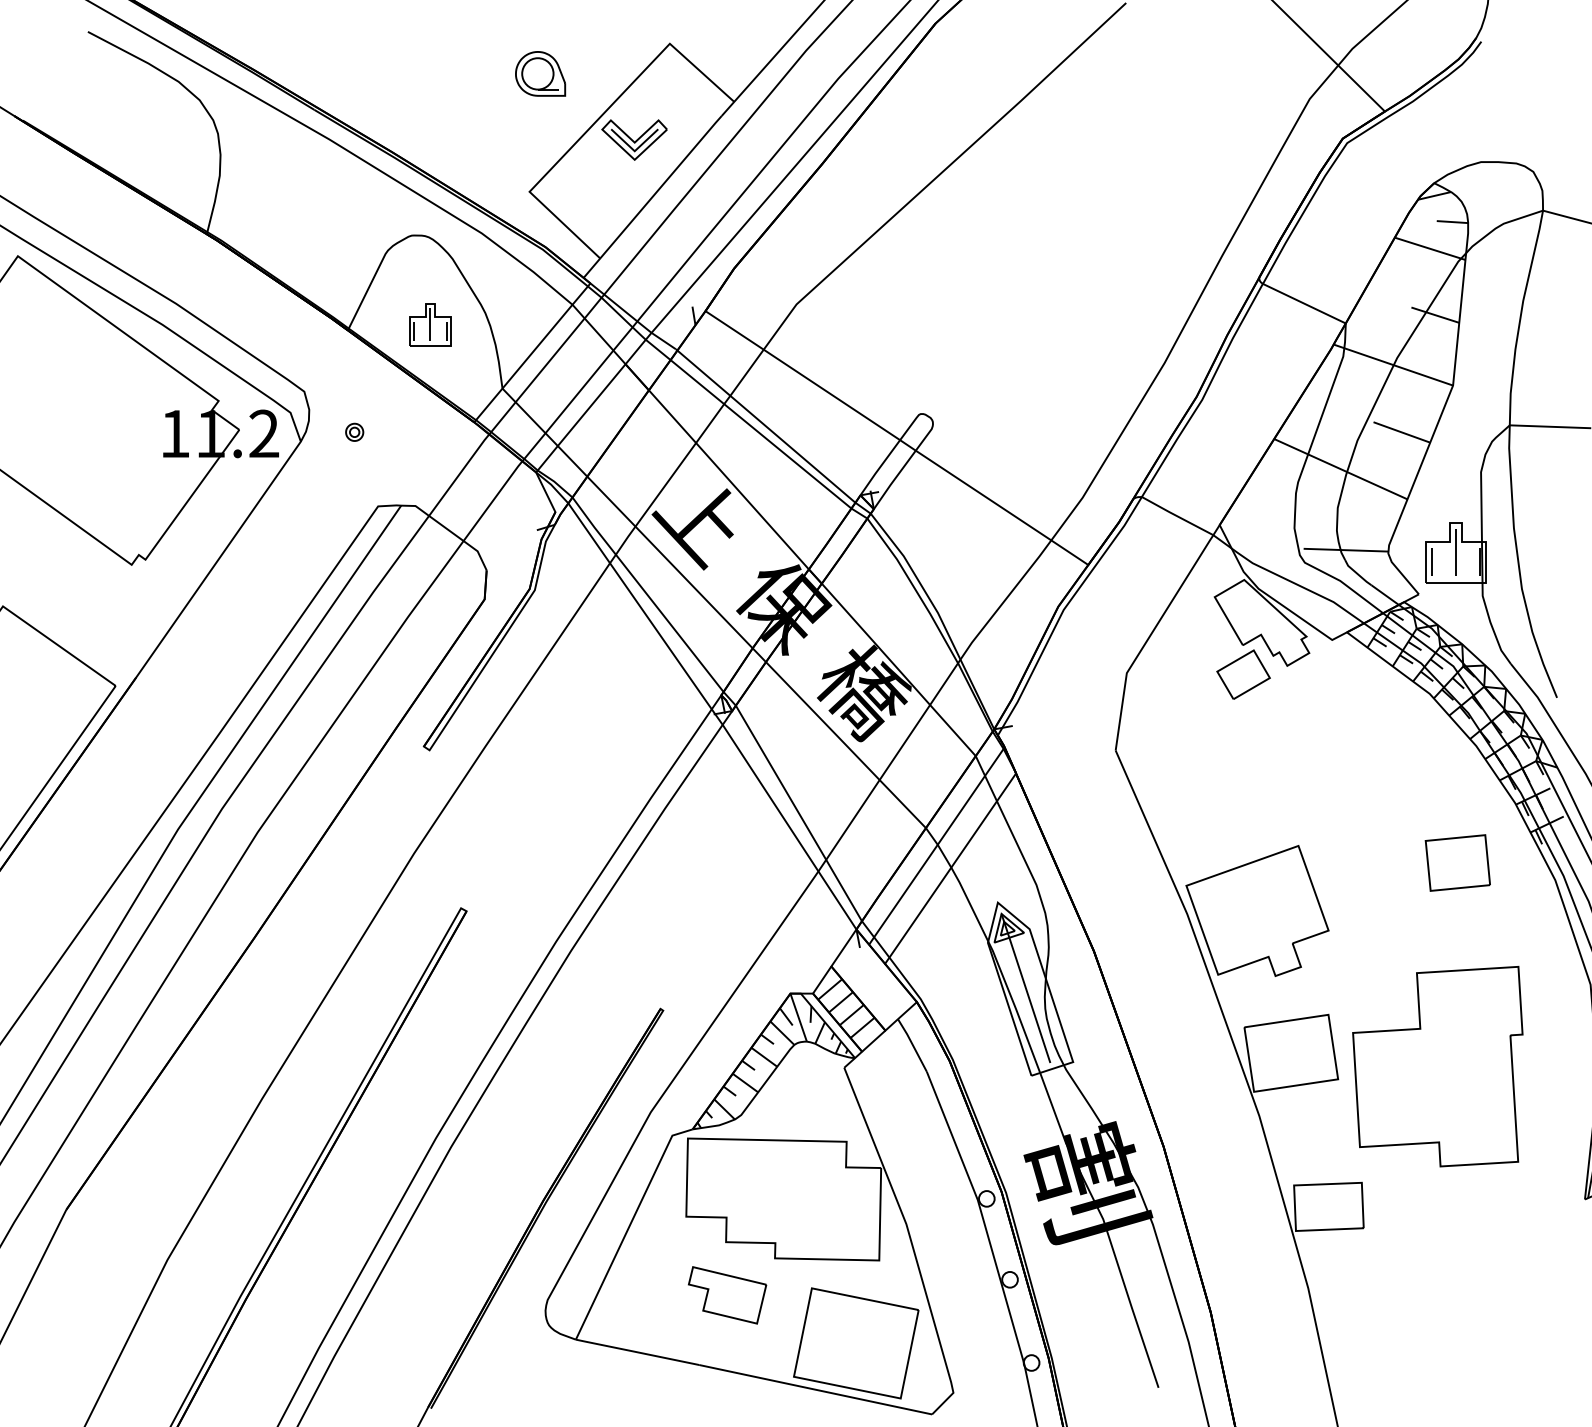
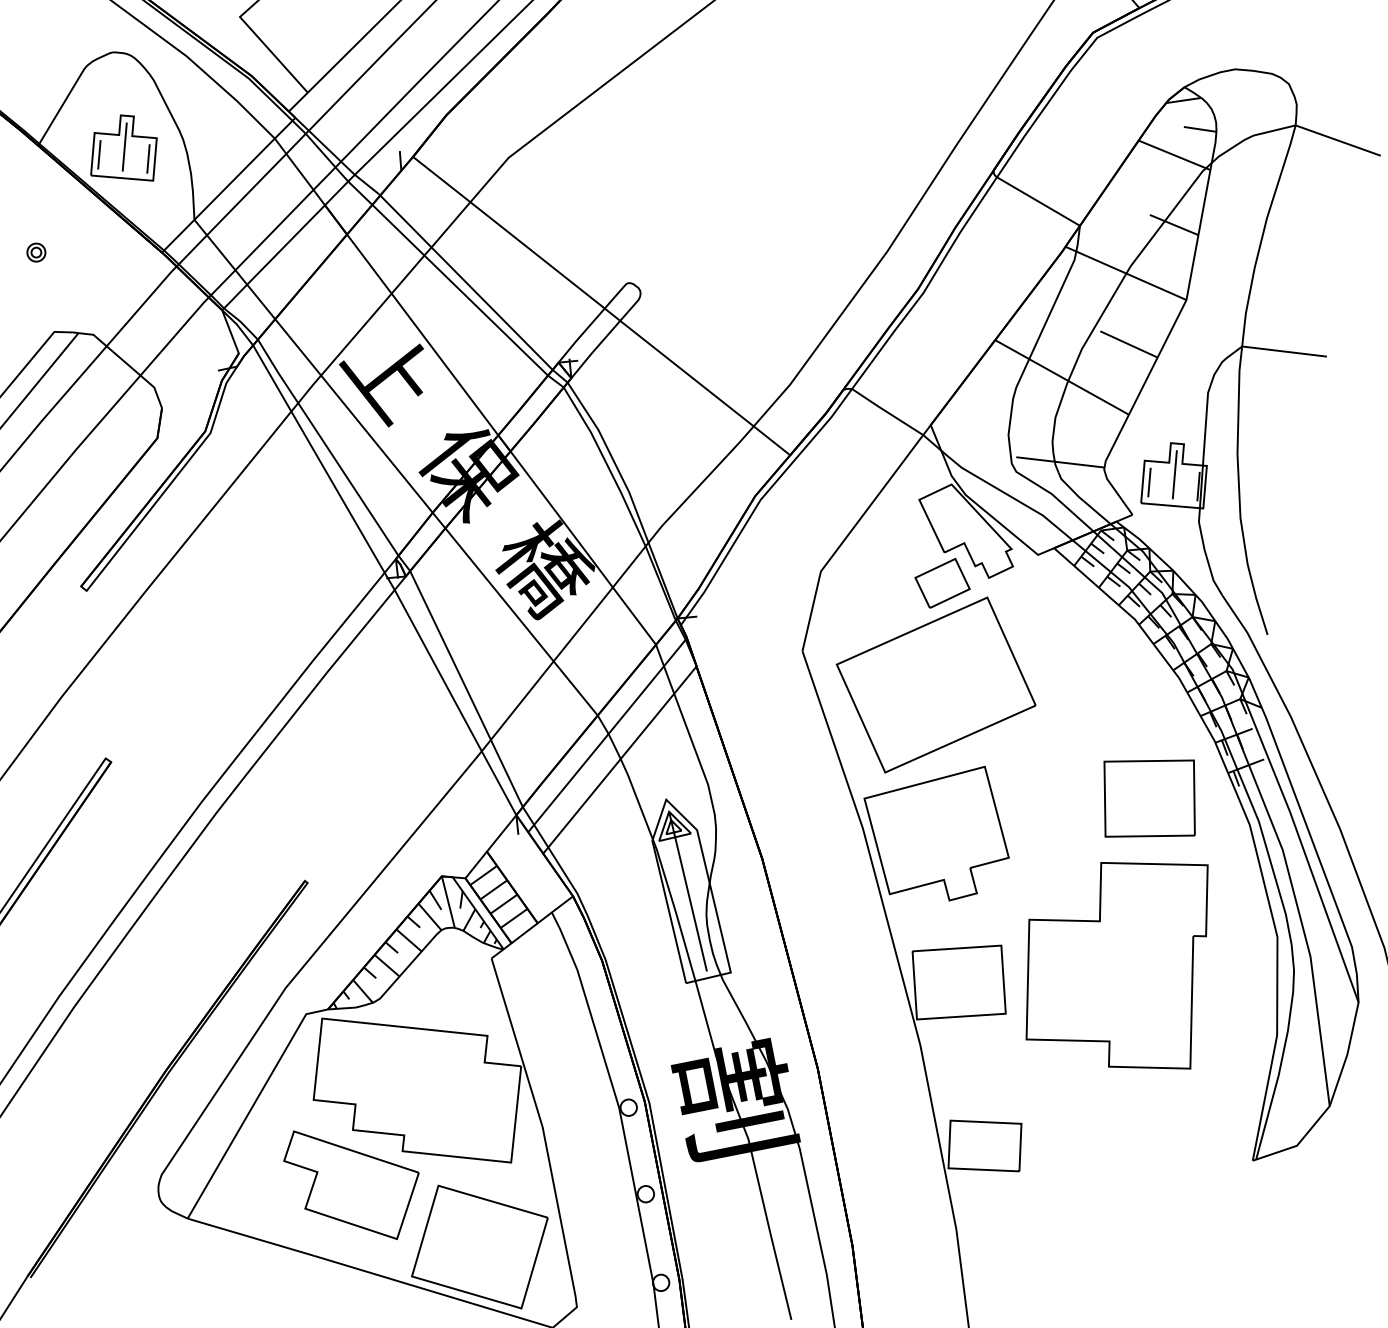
part: (430, 324) -> (124, 146), size x1.43
part: (1245, 771) -> (936, 684), added
part: (1457, 862) -> (1149, 798), size x1.43
part: (1437, 1066) -> (1114, 962), moved
part: (727, 1295) -> (349, 1185), size x1.67

